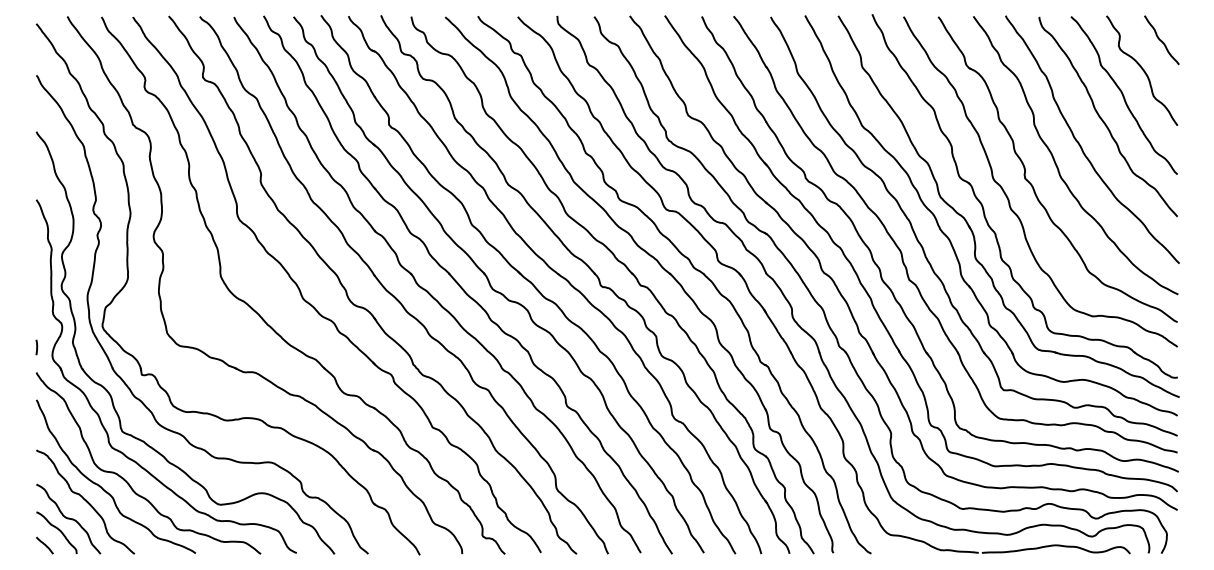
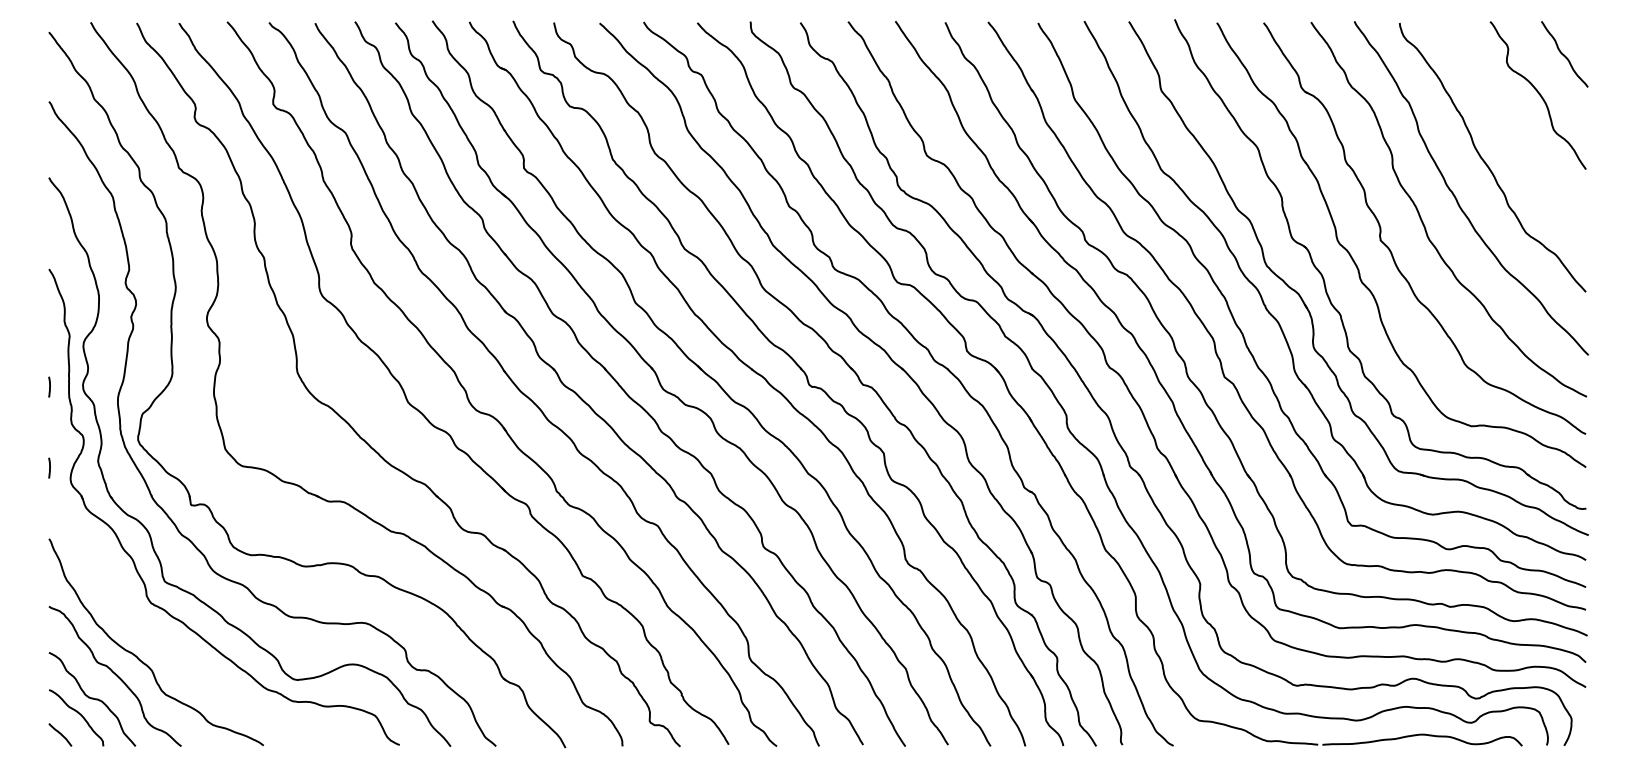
curve: (1123, 95) -> (1513, 128), removed
line: (36, 286) -> (49, 386), added
curve: (128, 482) -> (172, 649), removed

